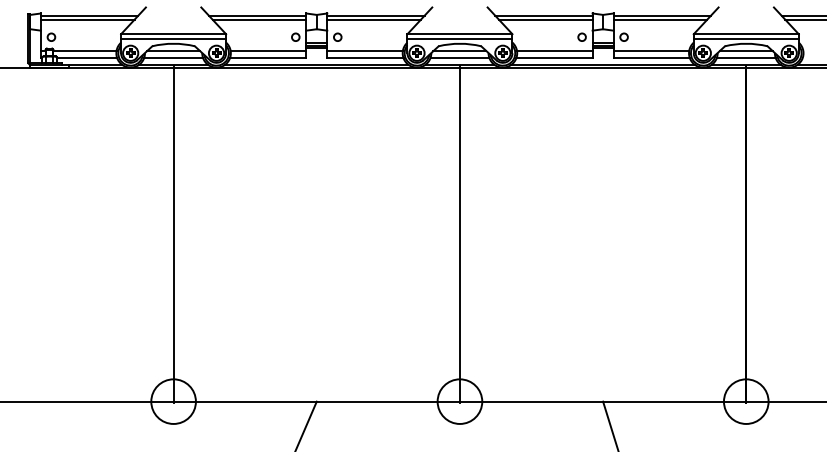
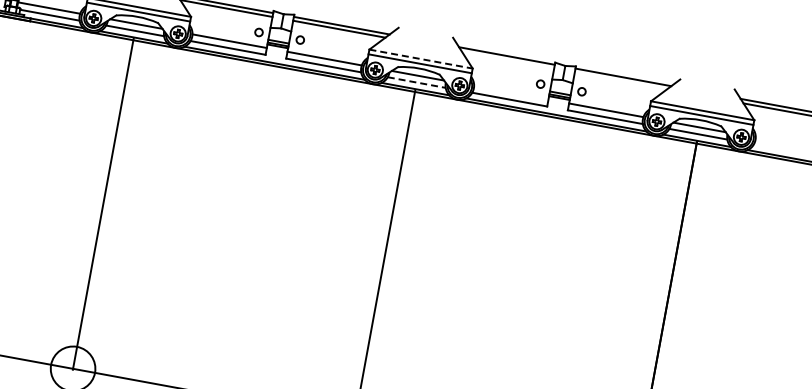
line: (545, 19) -> (507, 60), removed
line: (660, 19) -> (620, 80), removed
line: (460, 34) -> (421, 59), solid -> dashed
line: (554, 51) -> (510, 93), removed
line: (460, 58) -> (417, 83), solid -> dashed

